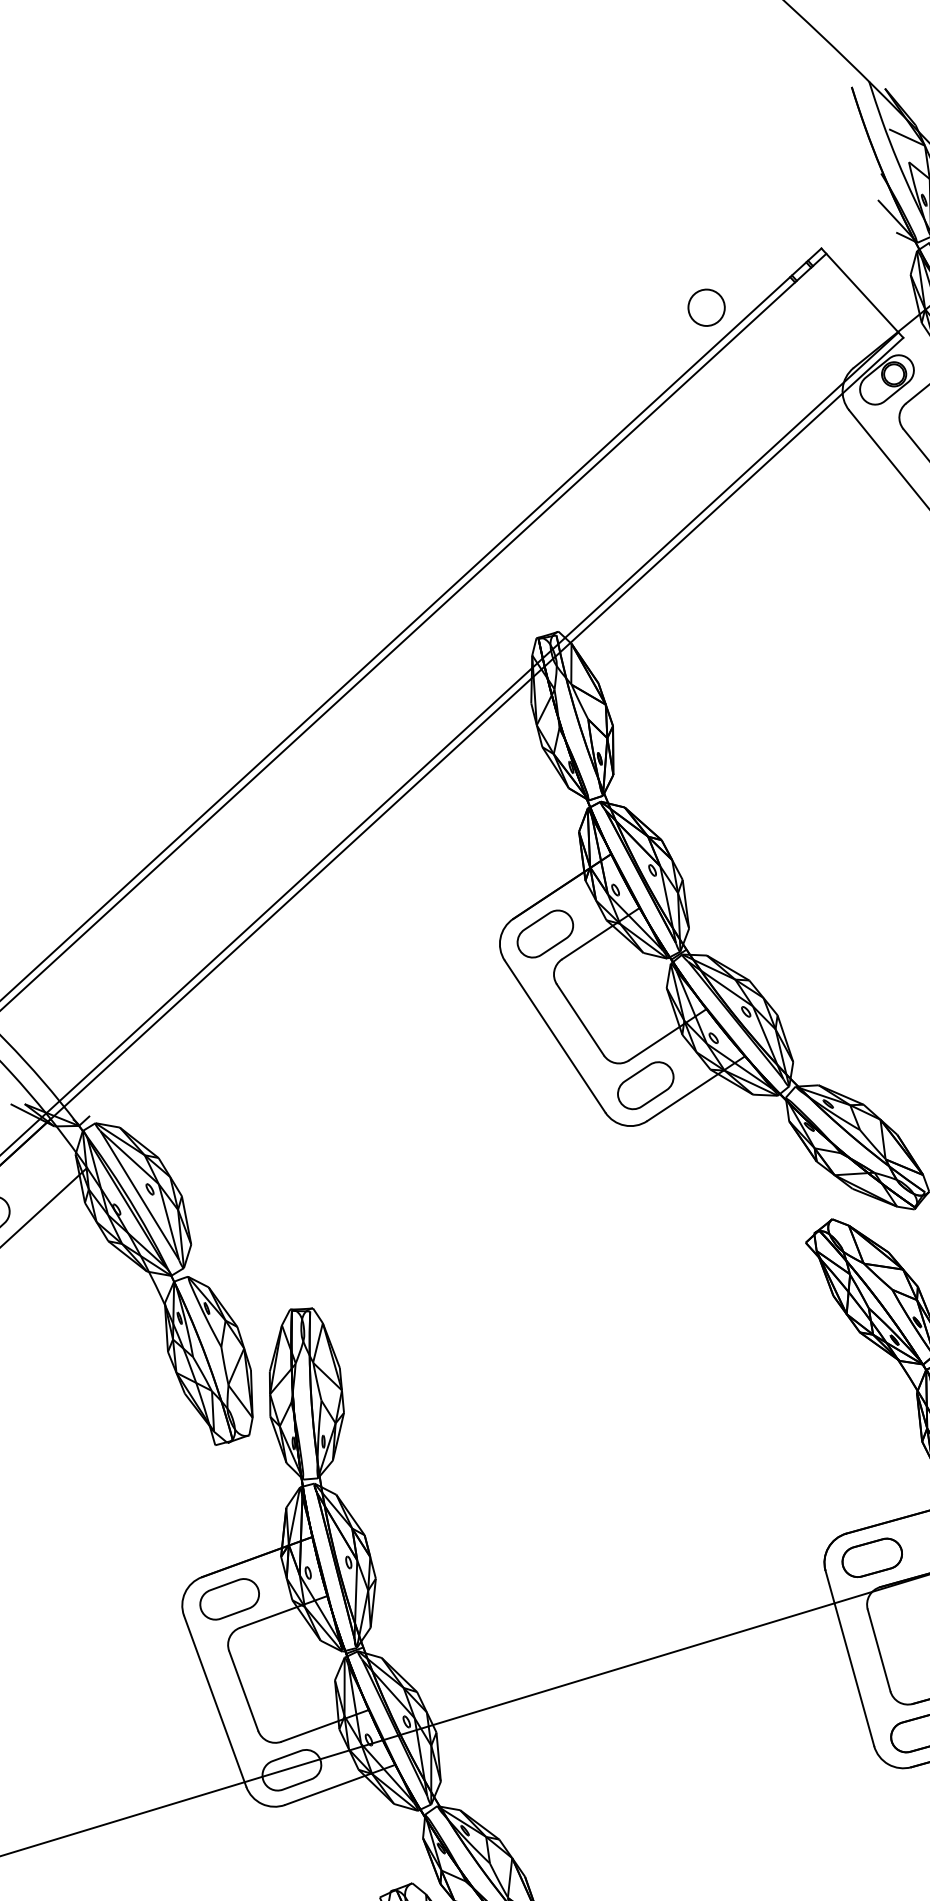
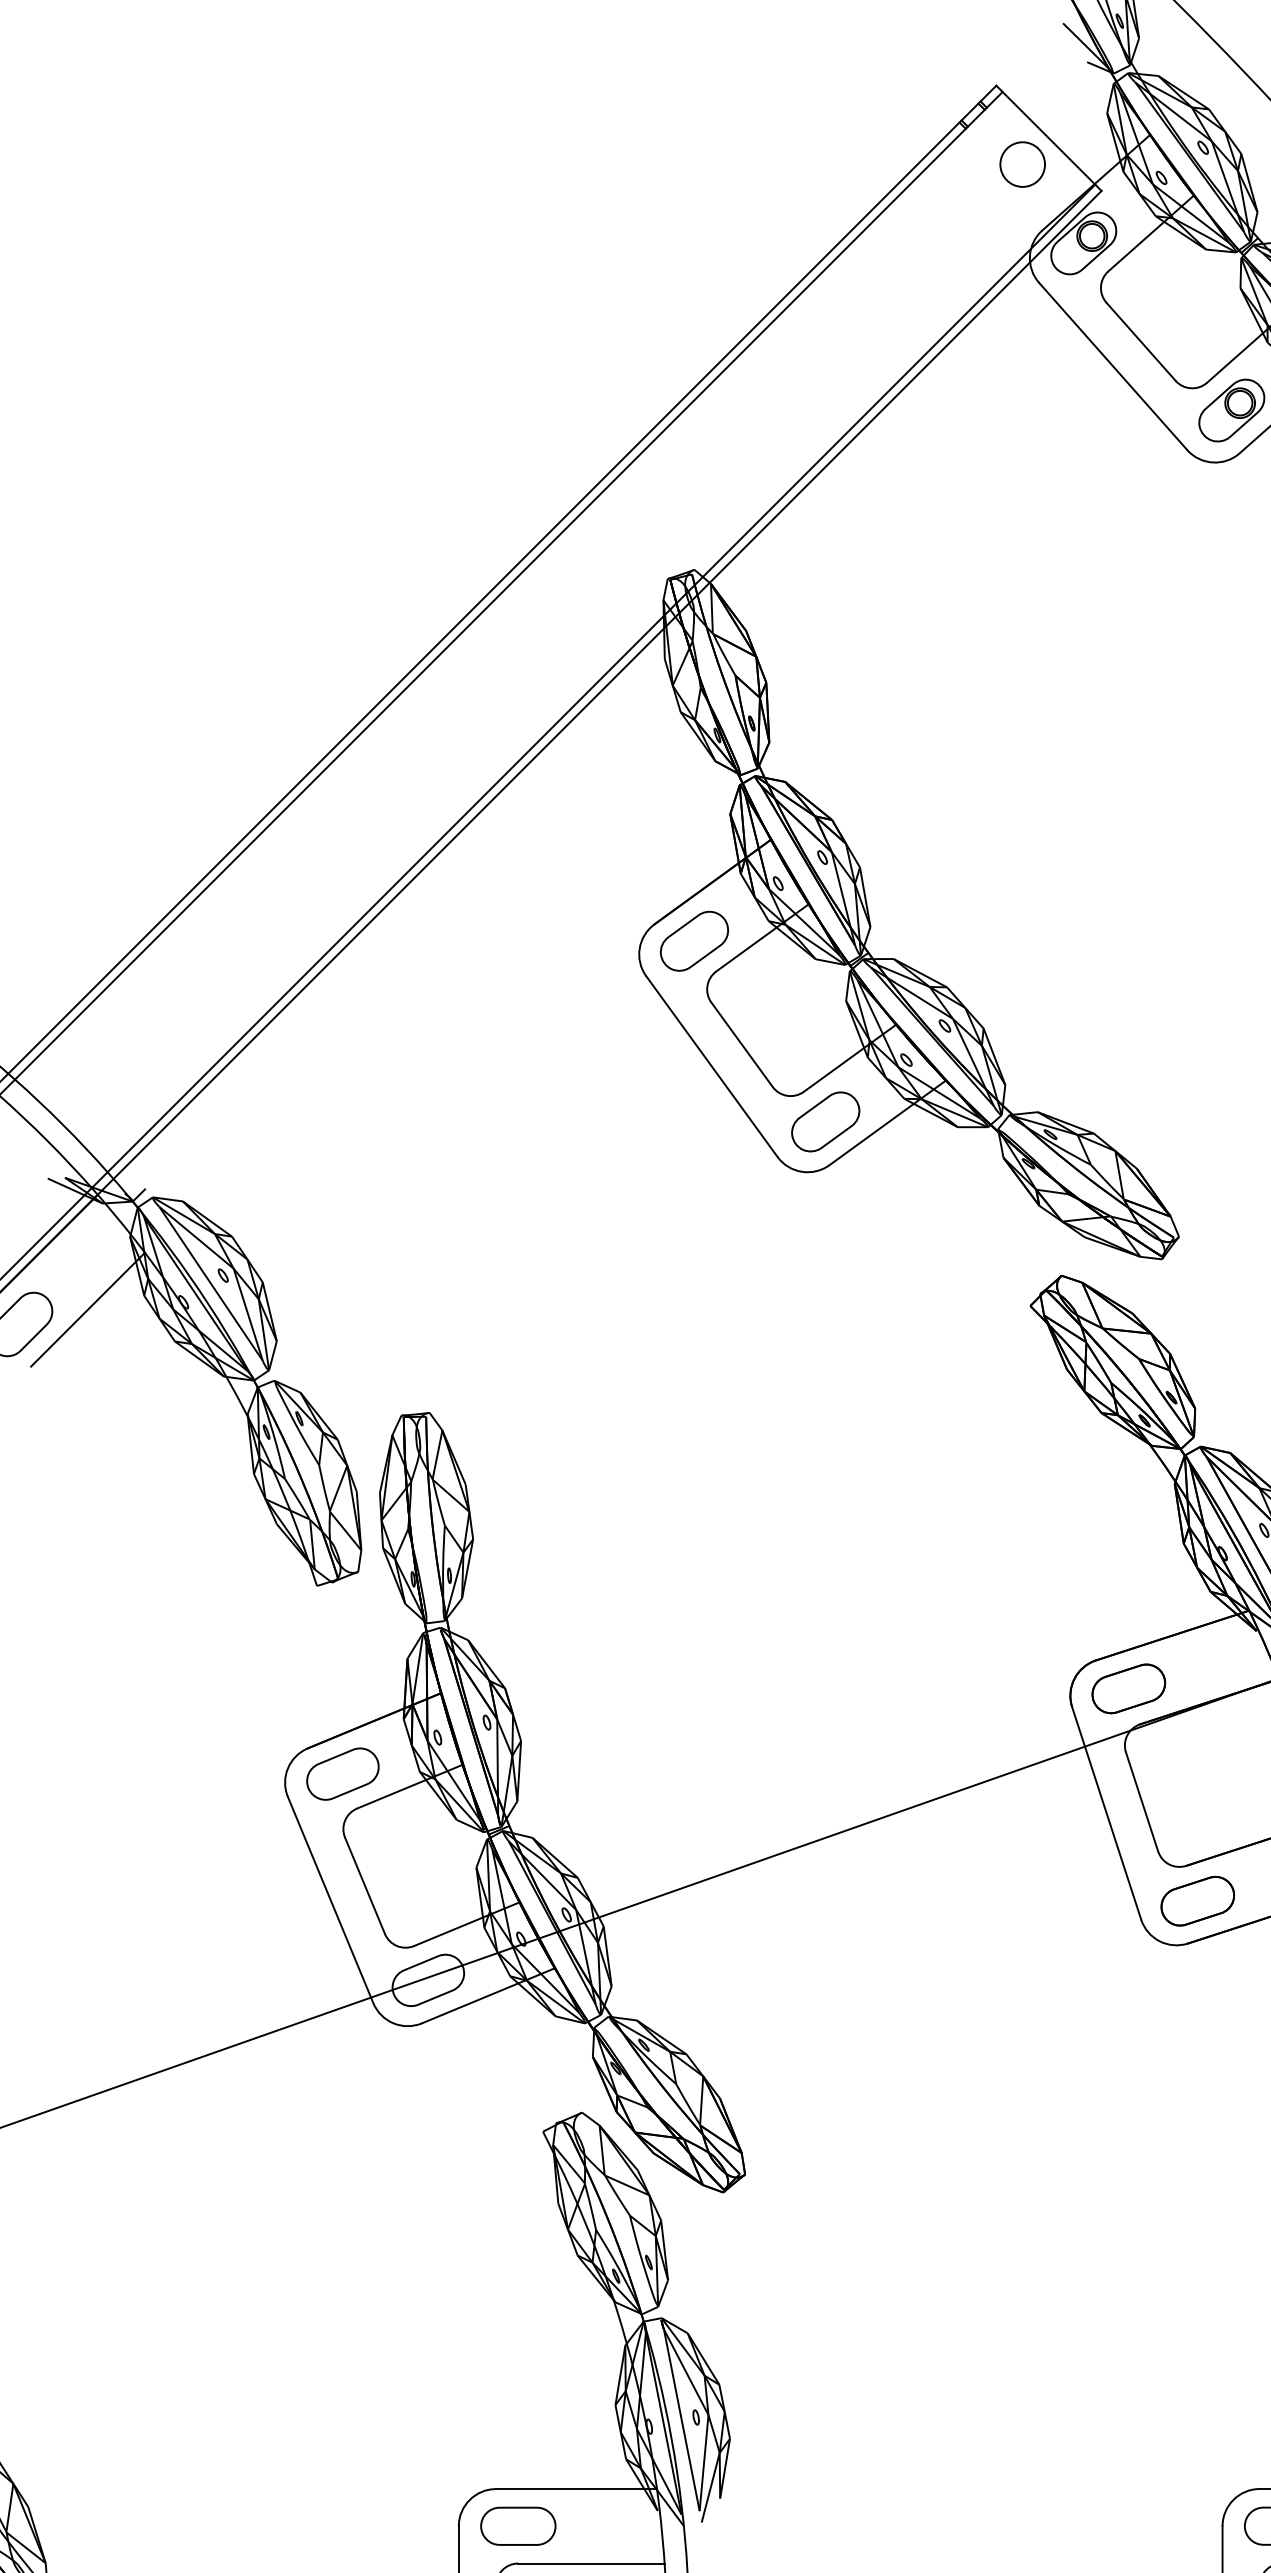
part: (706, 307) -> (1022, 164), moved

